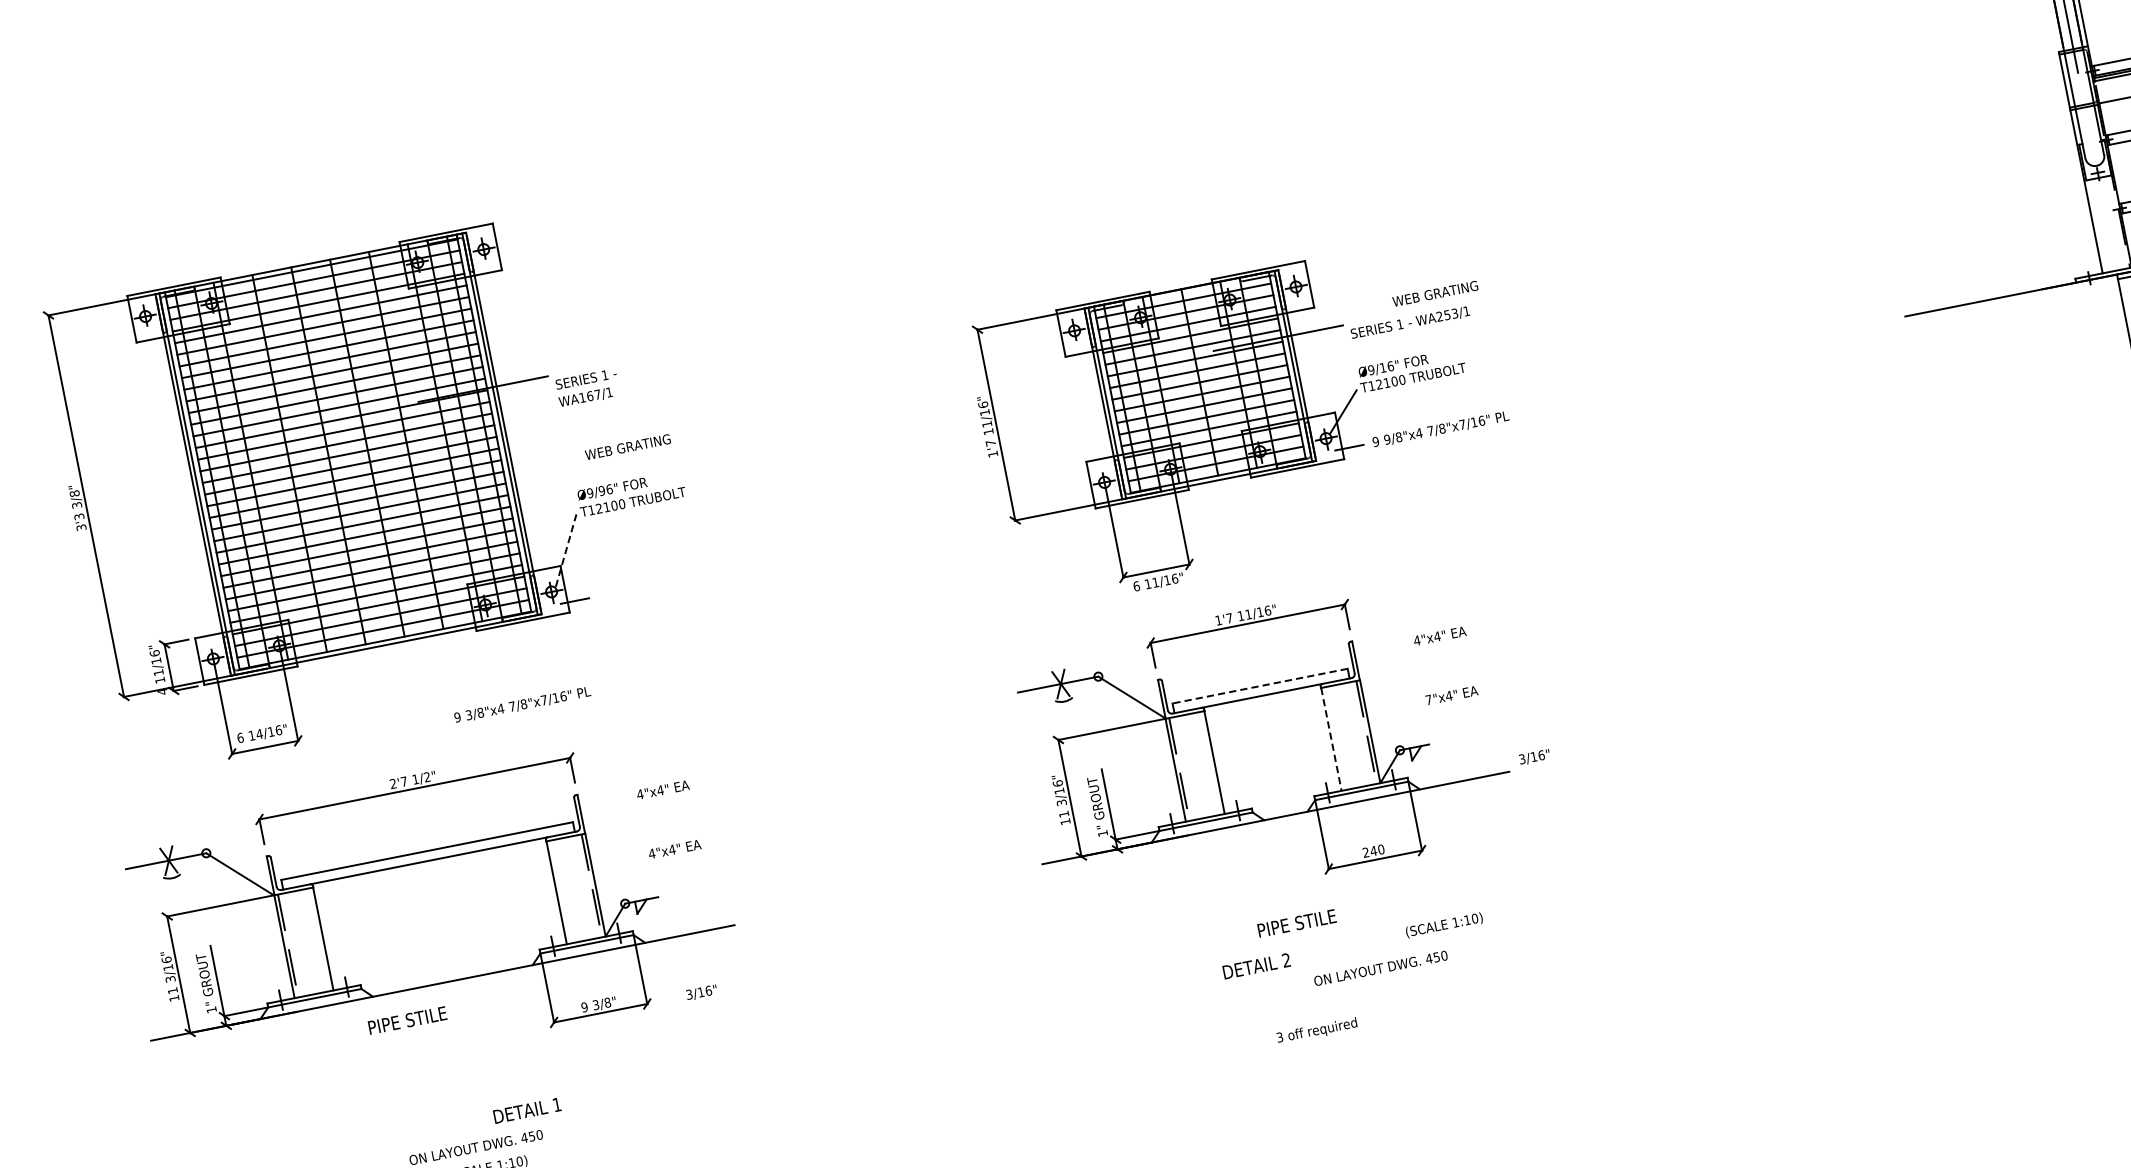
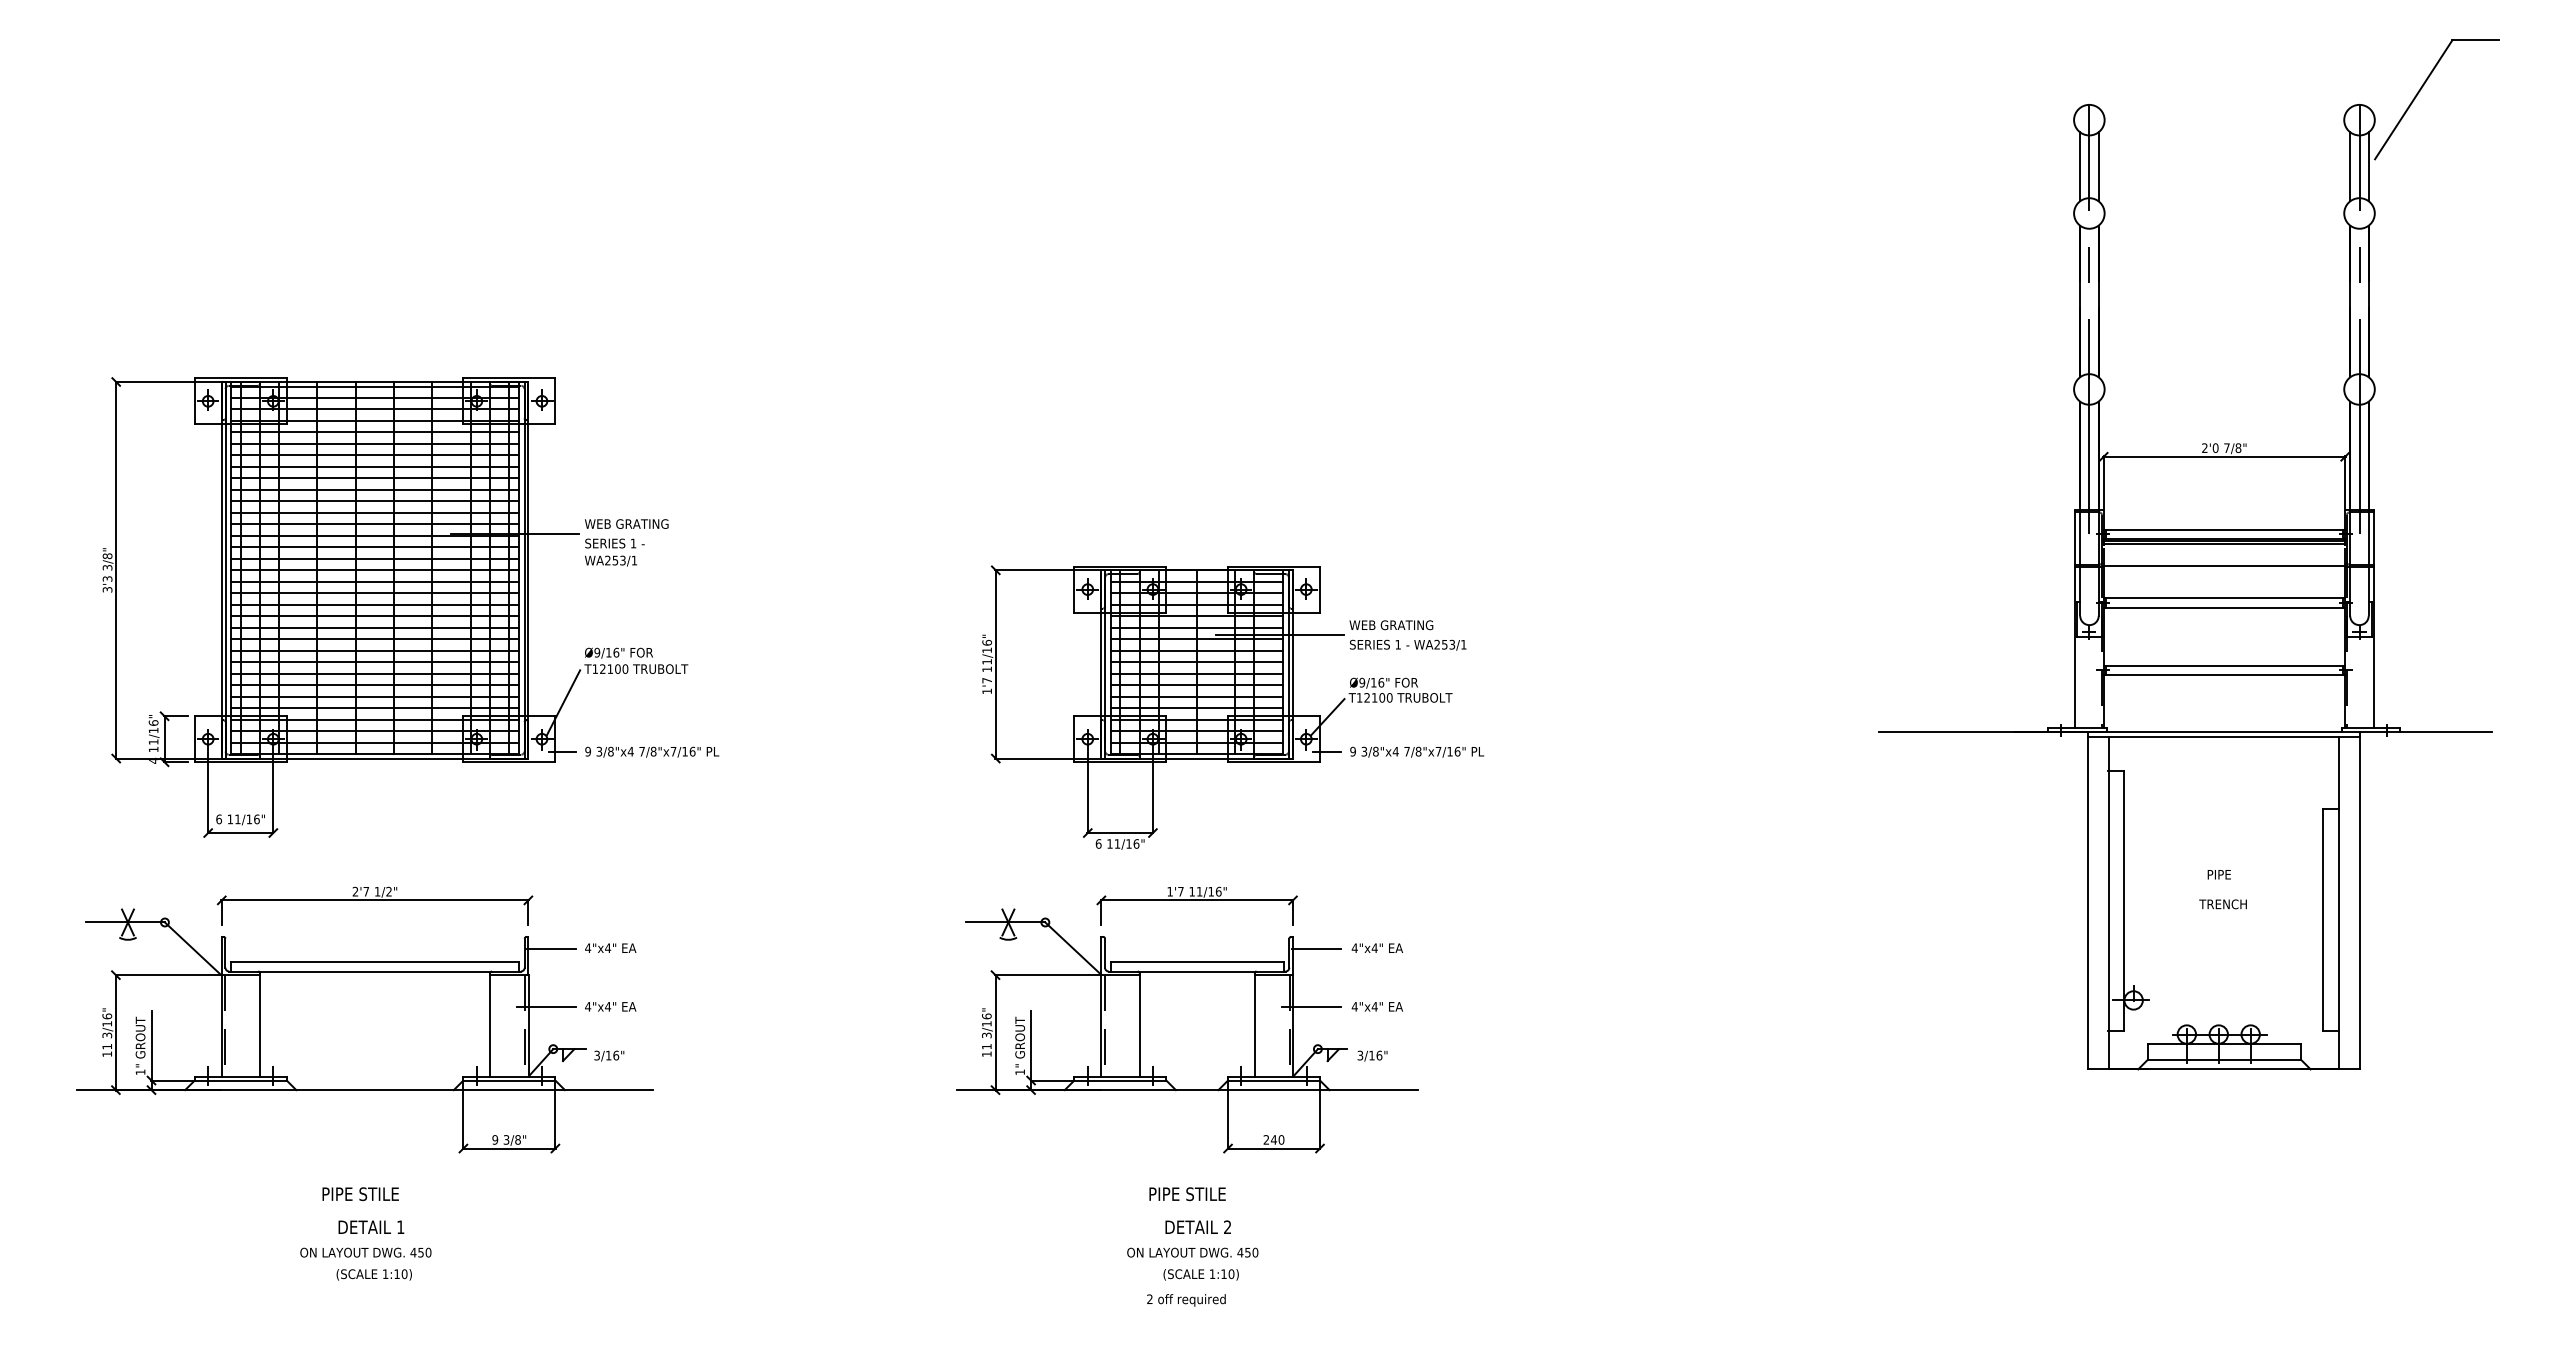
text: (1435, 294) -> (1391, 625), moved
text: (590, 396) -> (615, 560), WA167/1 -> WA253/1
text: (1387, 439) -> (1364, 751), 9/8"x4 -> 3/8"x4
text: (627, 446) -> (626, 523), moved
text: (601, 490) -> (608, 652), Ø9/96" -> Ø9/16"
line: (566, 550) -> (563, 702), dashed -> solid
line: (1378, 648) -> (1316, 948), added
line: (1259, 685) -> (1196, 961), dashed -> solid
text: (1428, 699) -> (1354, 1006), 7"x4" -> 4"x4"
text: (522, 704) -> (652, 751), moved
line: (1384, 708) -> (1311, 1006), added
text: (259, 734) -> (237, 819), 14/16" -> 11/16"
line: (1330, 739) -> (1254, 1025), dashed -> solid
text: (1534, 756) -> (1372, 1055), moved
line: (603, 802) -> (551, 948), added
line: (609, 861) -> (546, 1006), added
text: (1443, 925) -> (1200, 1274), moved
text: (1255, 965) -> (1197, 1226), moved
text: (1380, 968) -> (1192, 1252), moved
text: (701, 992) -> (609, 1055), moved
text: (407, 1020) -> (360, 1194), moved
text: (1279, 1037) -> (1149, 1299), 3 -> 2
text: (527, 1109) -> (371, 1226), moved

